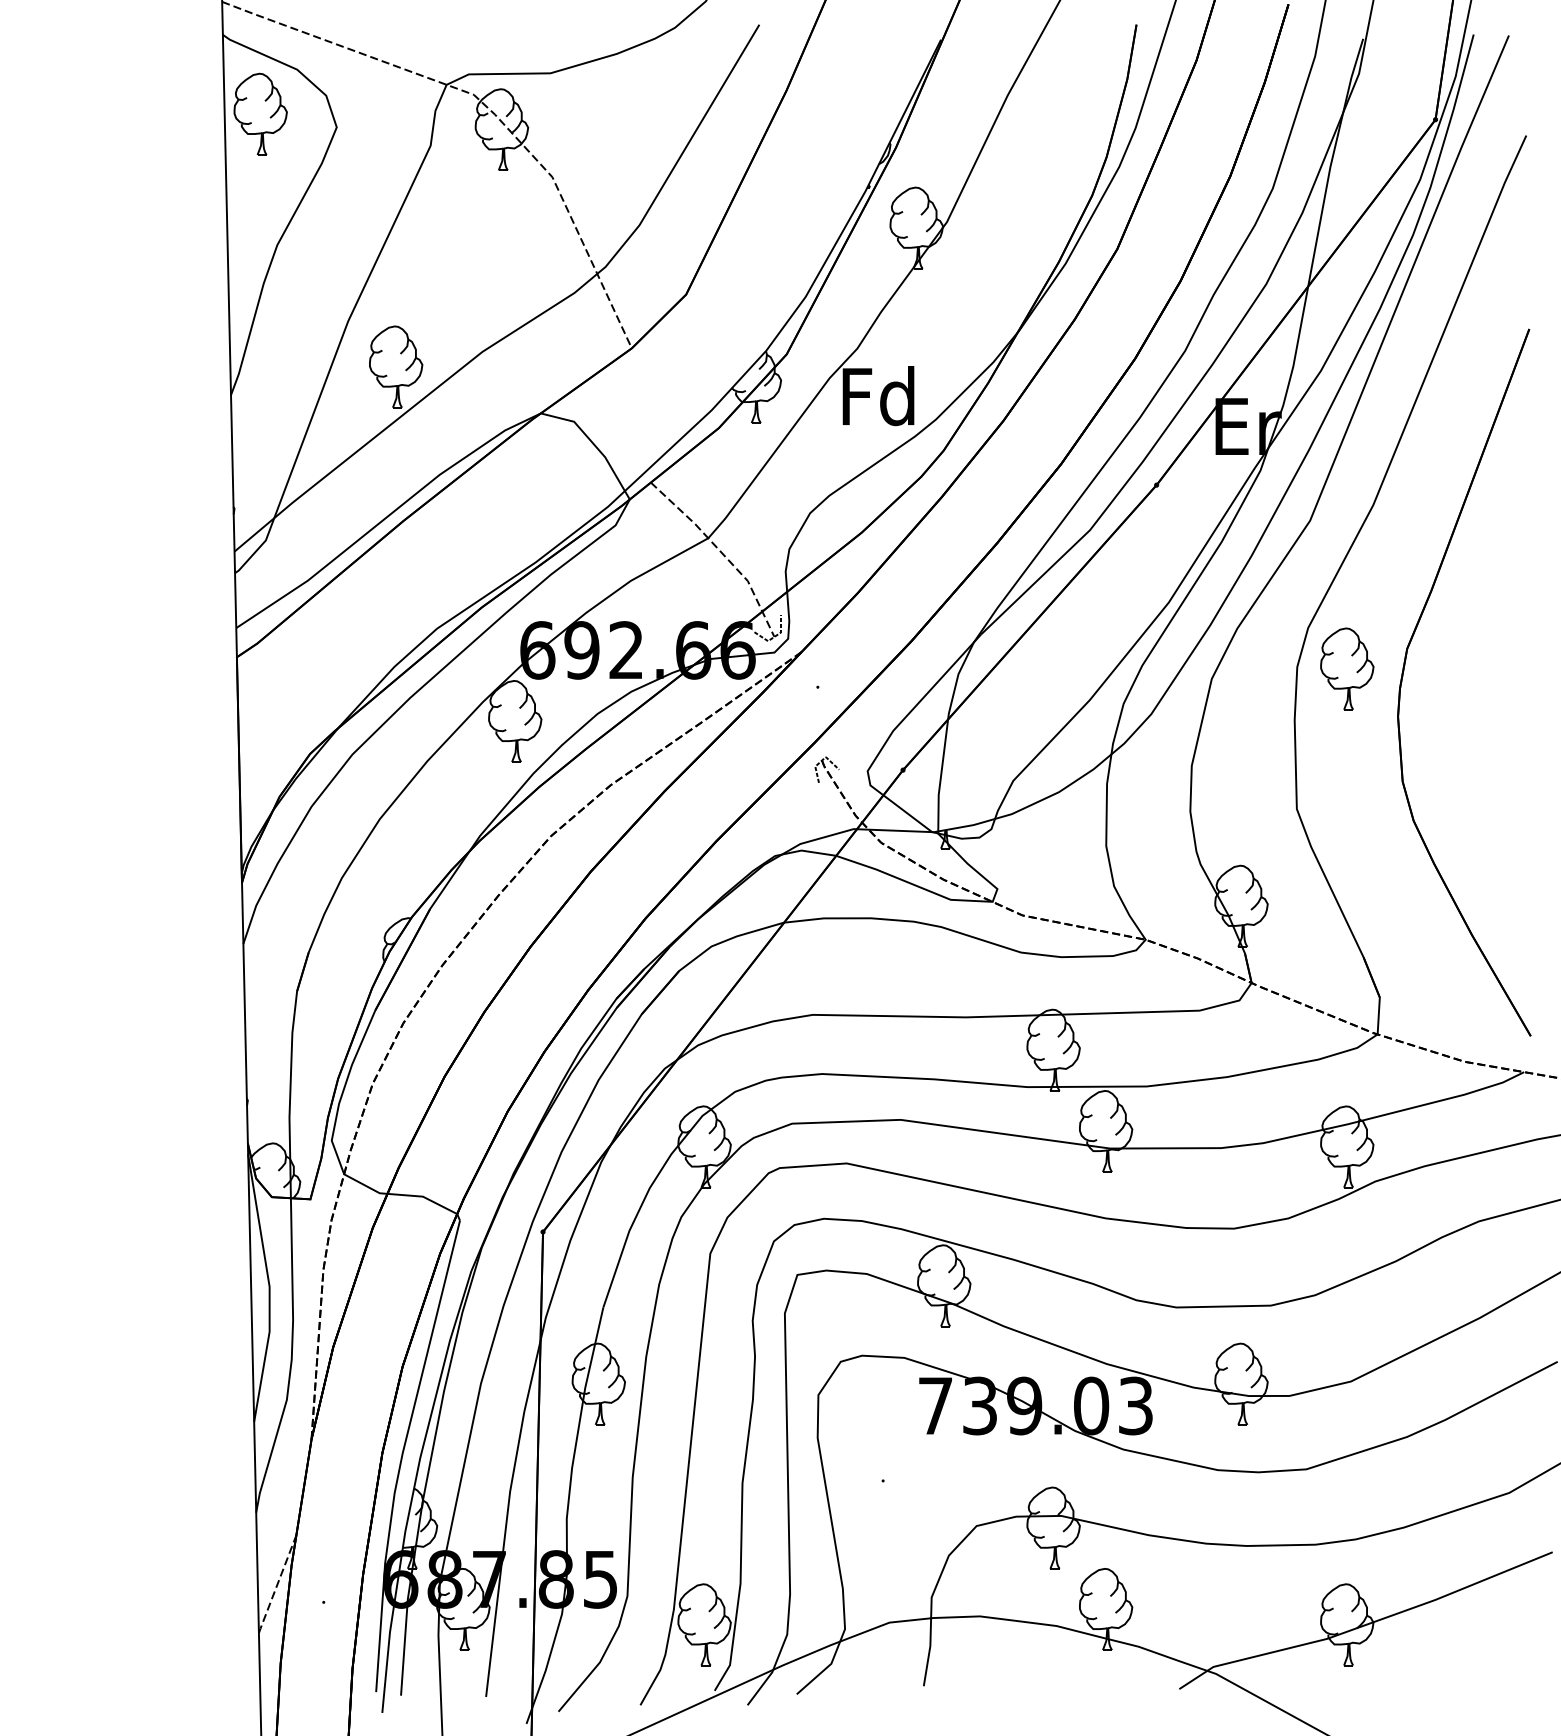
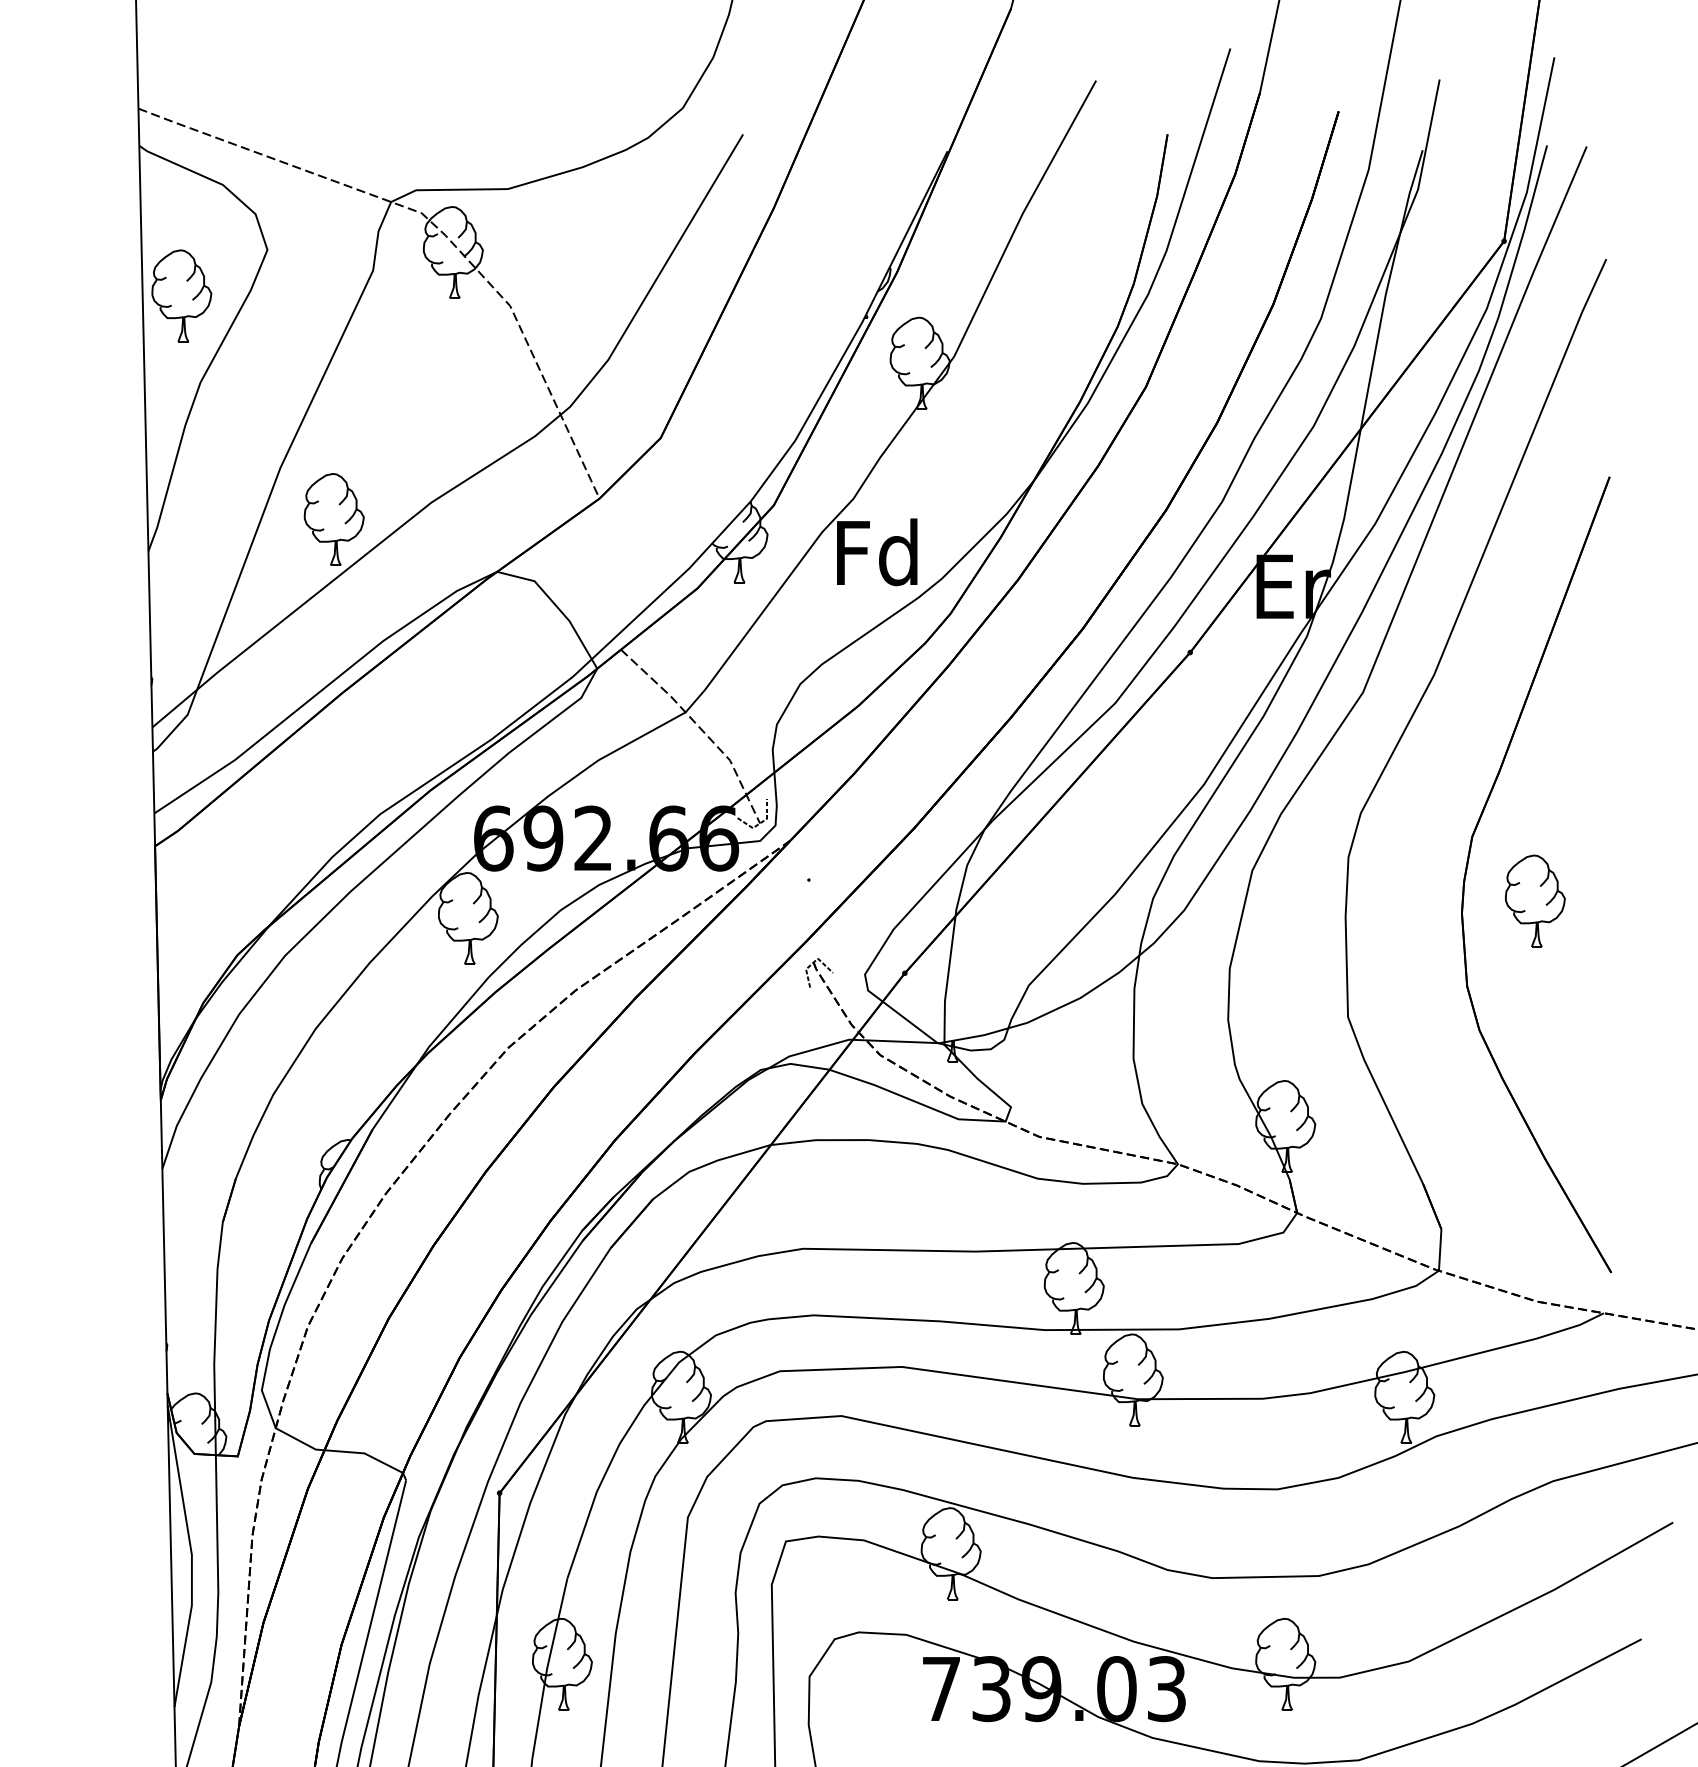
part: (260, 113) -> (181, 295), moved
part: (1347, 668) -> (1535, 900), moved

